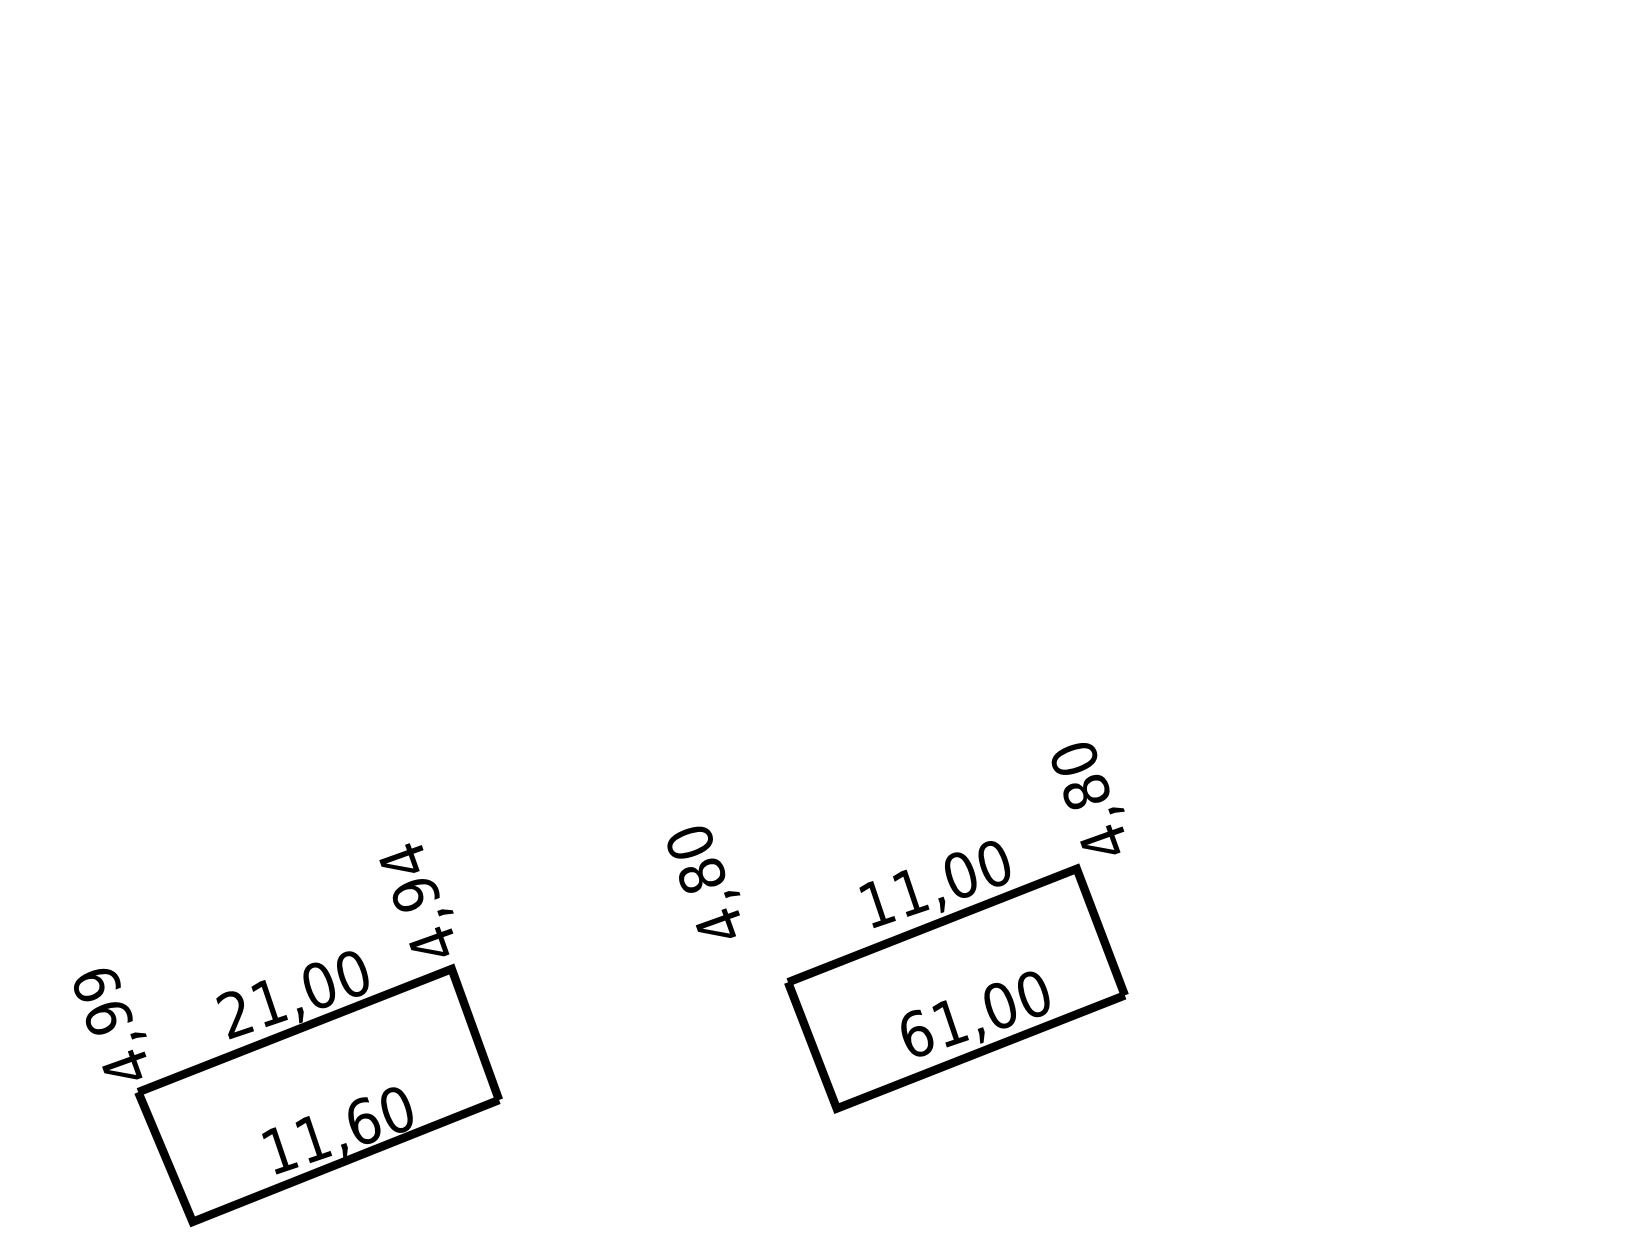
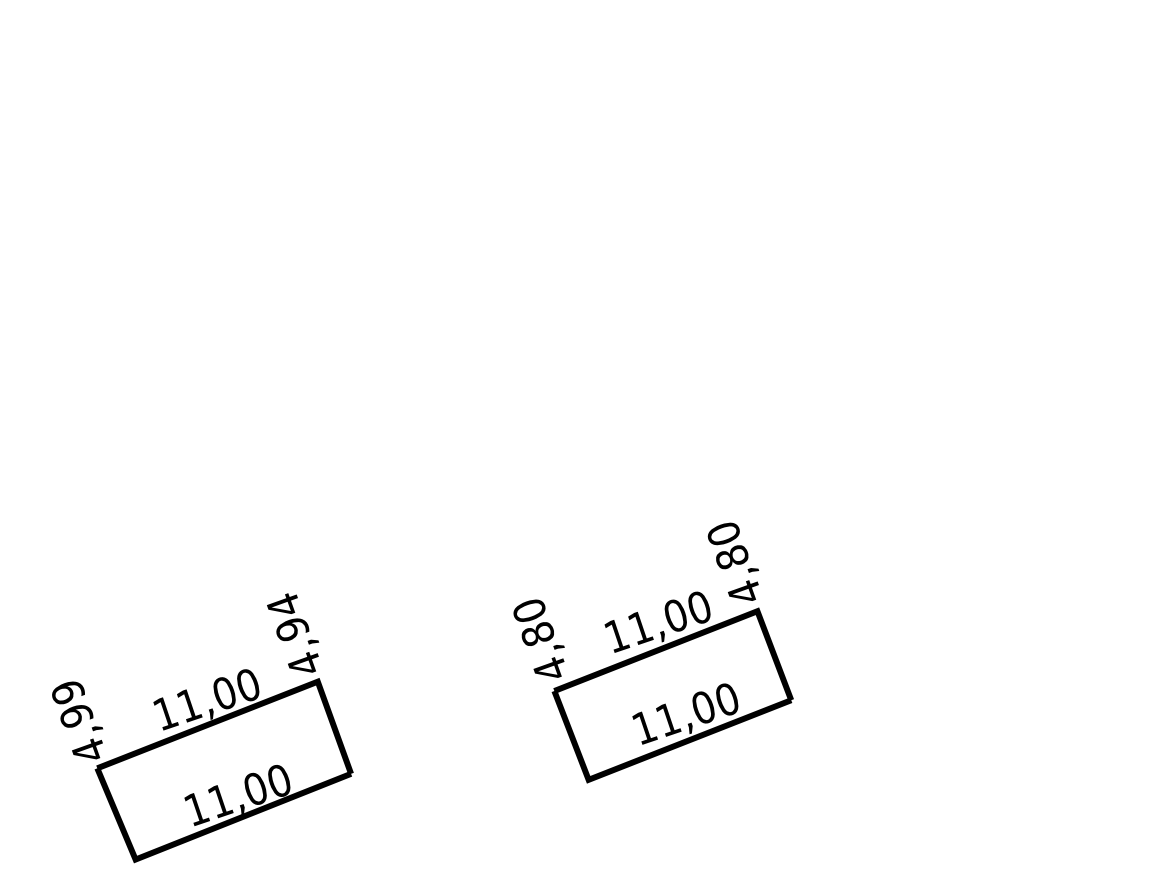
text: (1088, 798) -> (733, 561), moved
text: (702, 882) -> (538, 638), moved
text: (235, 1014) -> (165, 713), 21,00 -> 11,00
text: (916, 1034) -> (644, 727), 61,00 -> 11,00
text: (363, 1119) -> (255, 787), 11,60 -> 11,00

